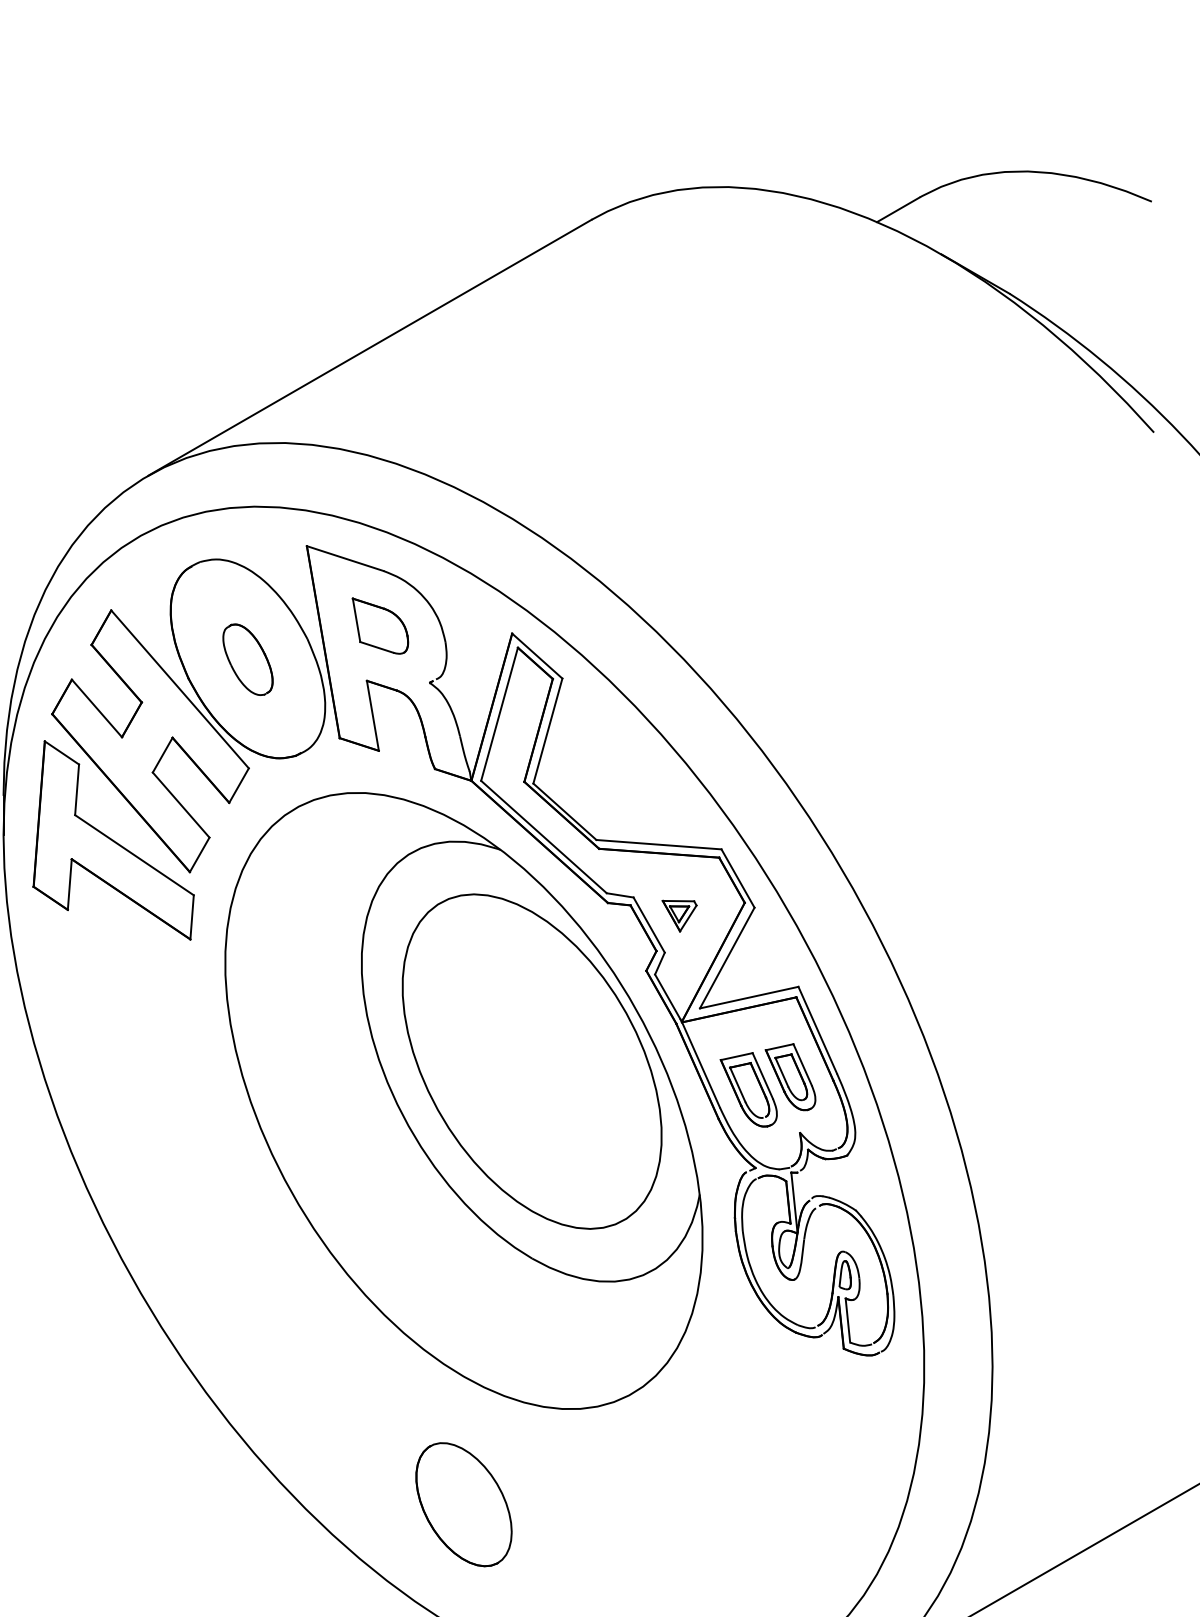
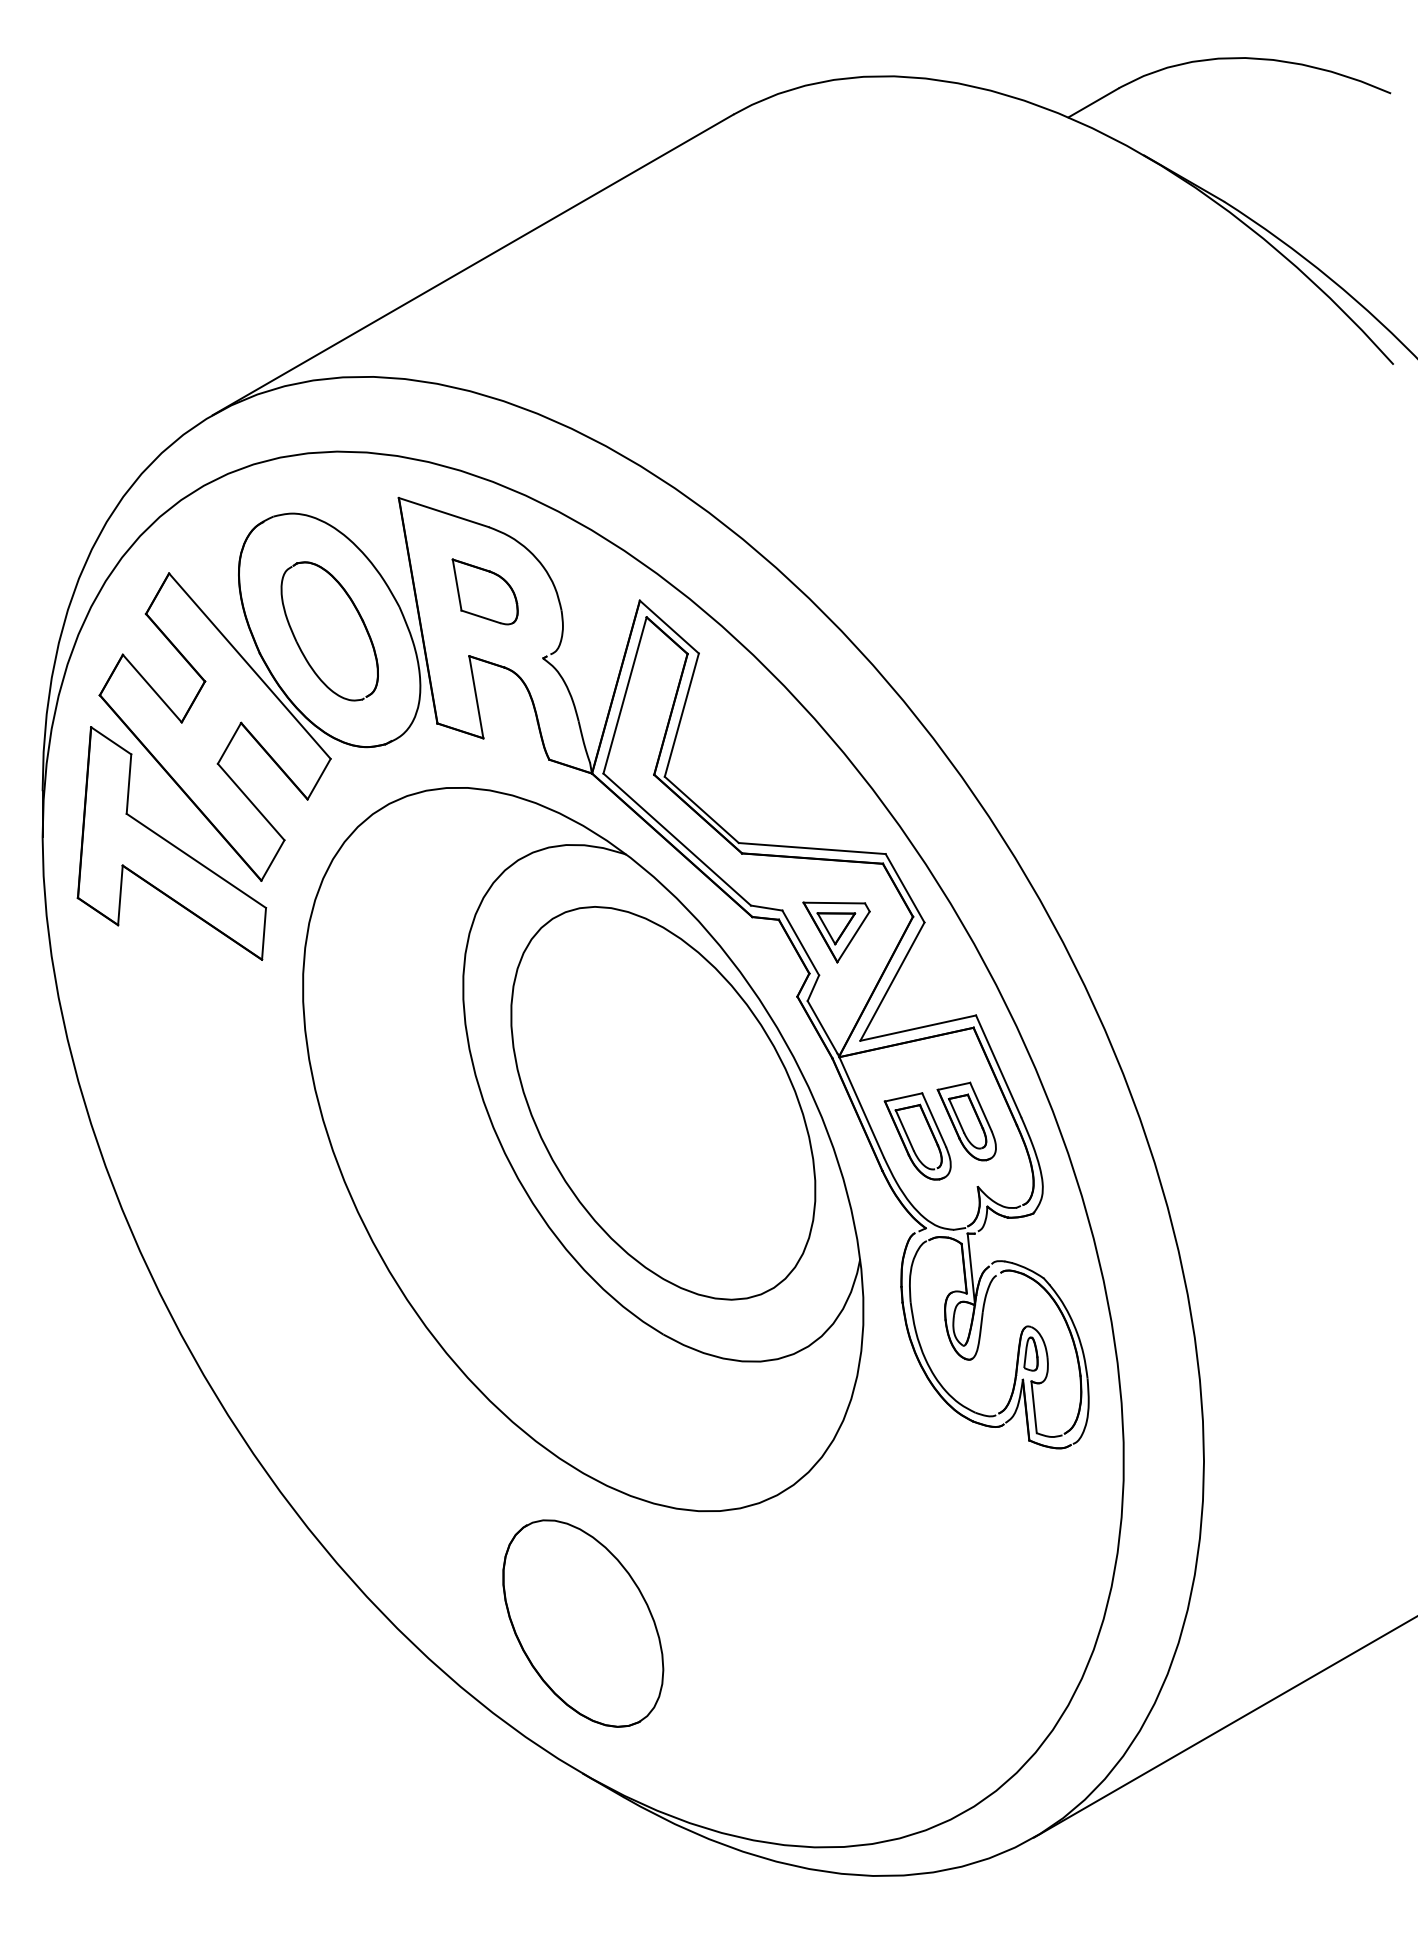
part: (247, 659) -> (329, 631), size x1.67
part: (679, 916) -> (836, 932), size x1.67
part: (464, 1504) -> (583, 1623), size x1.43

